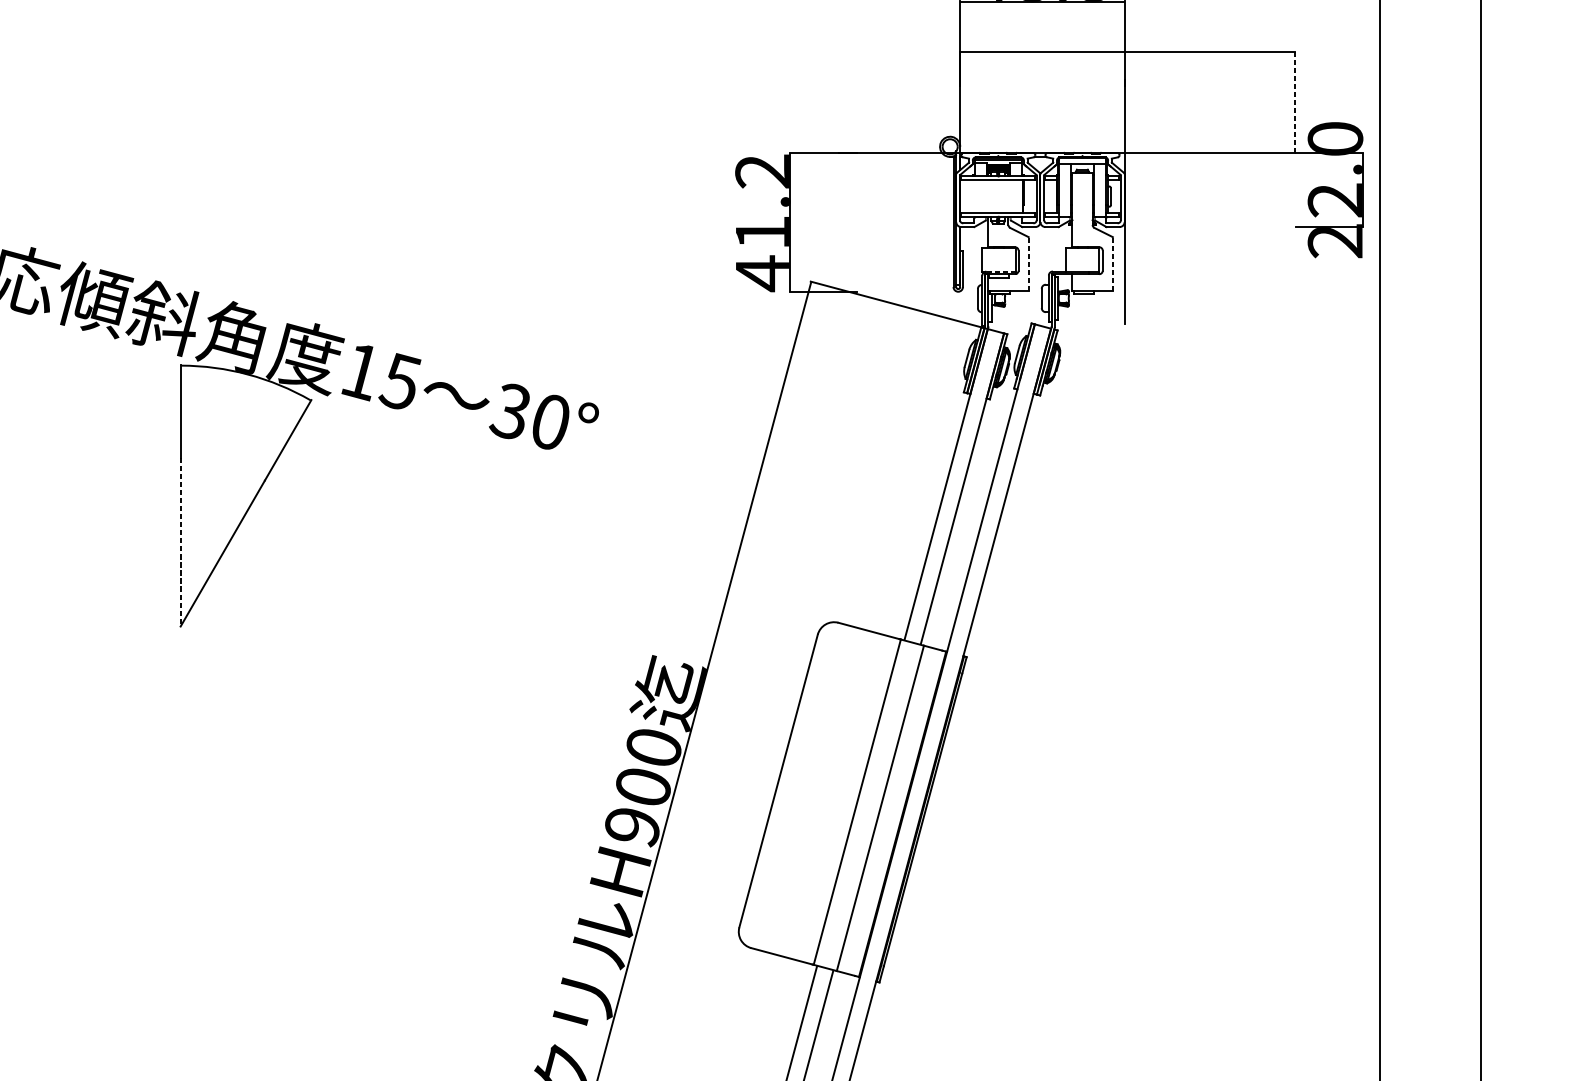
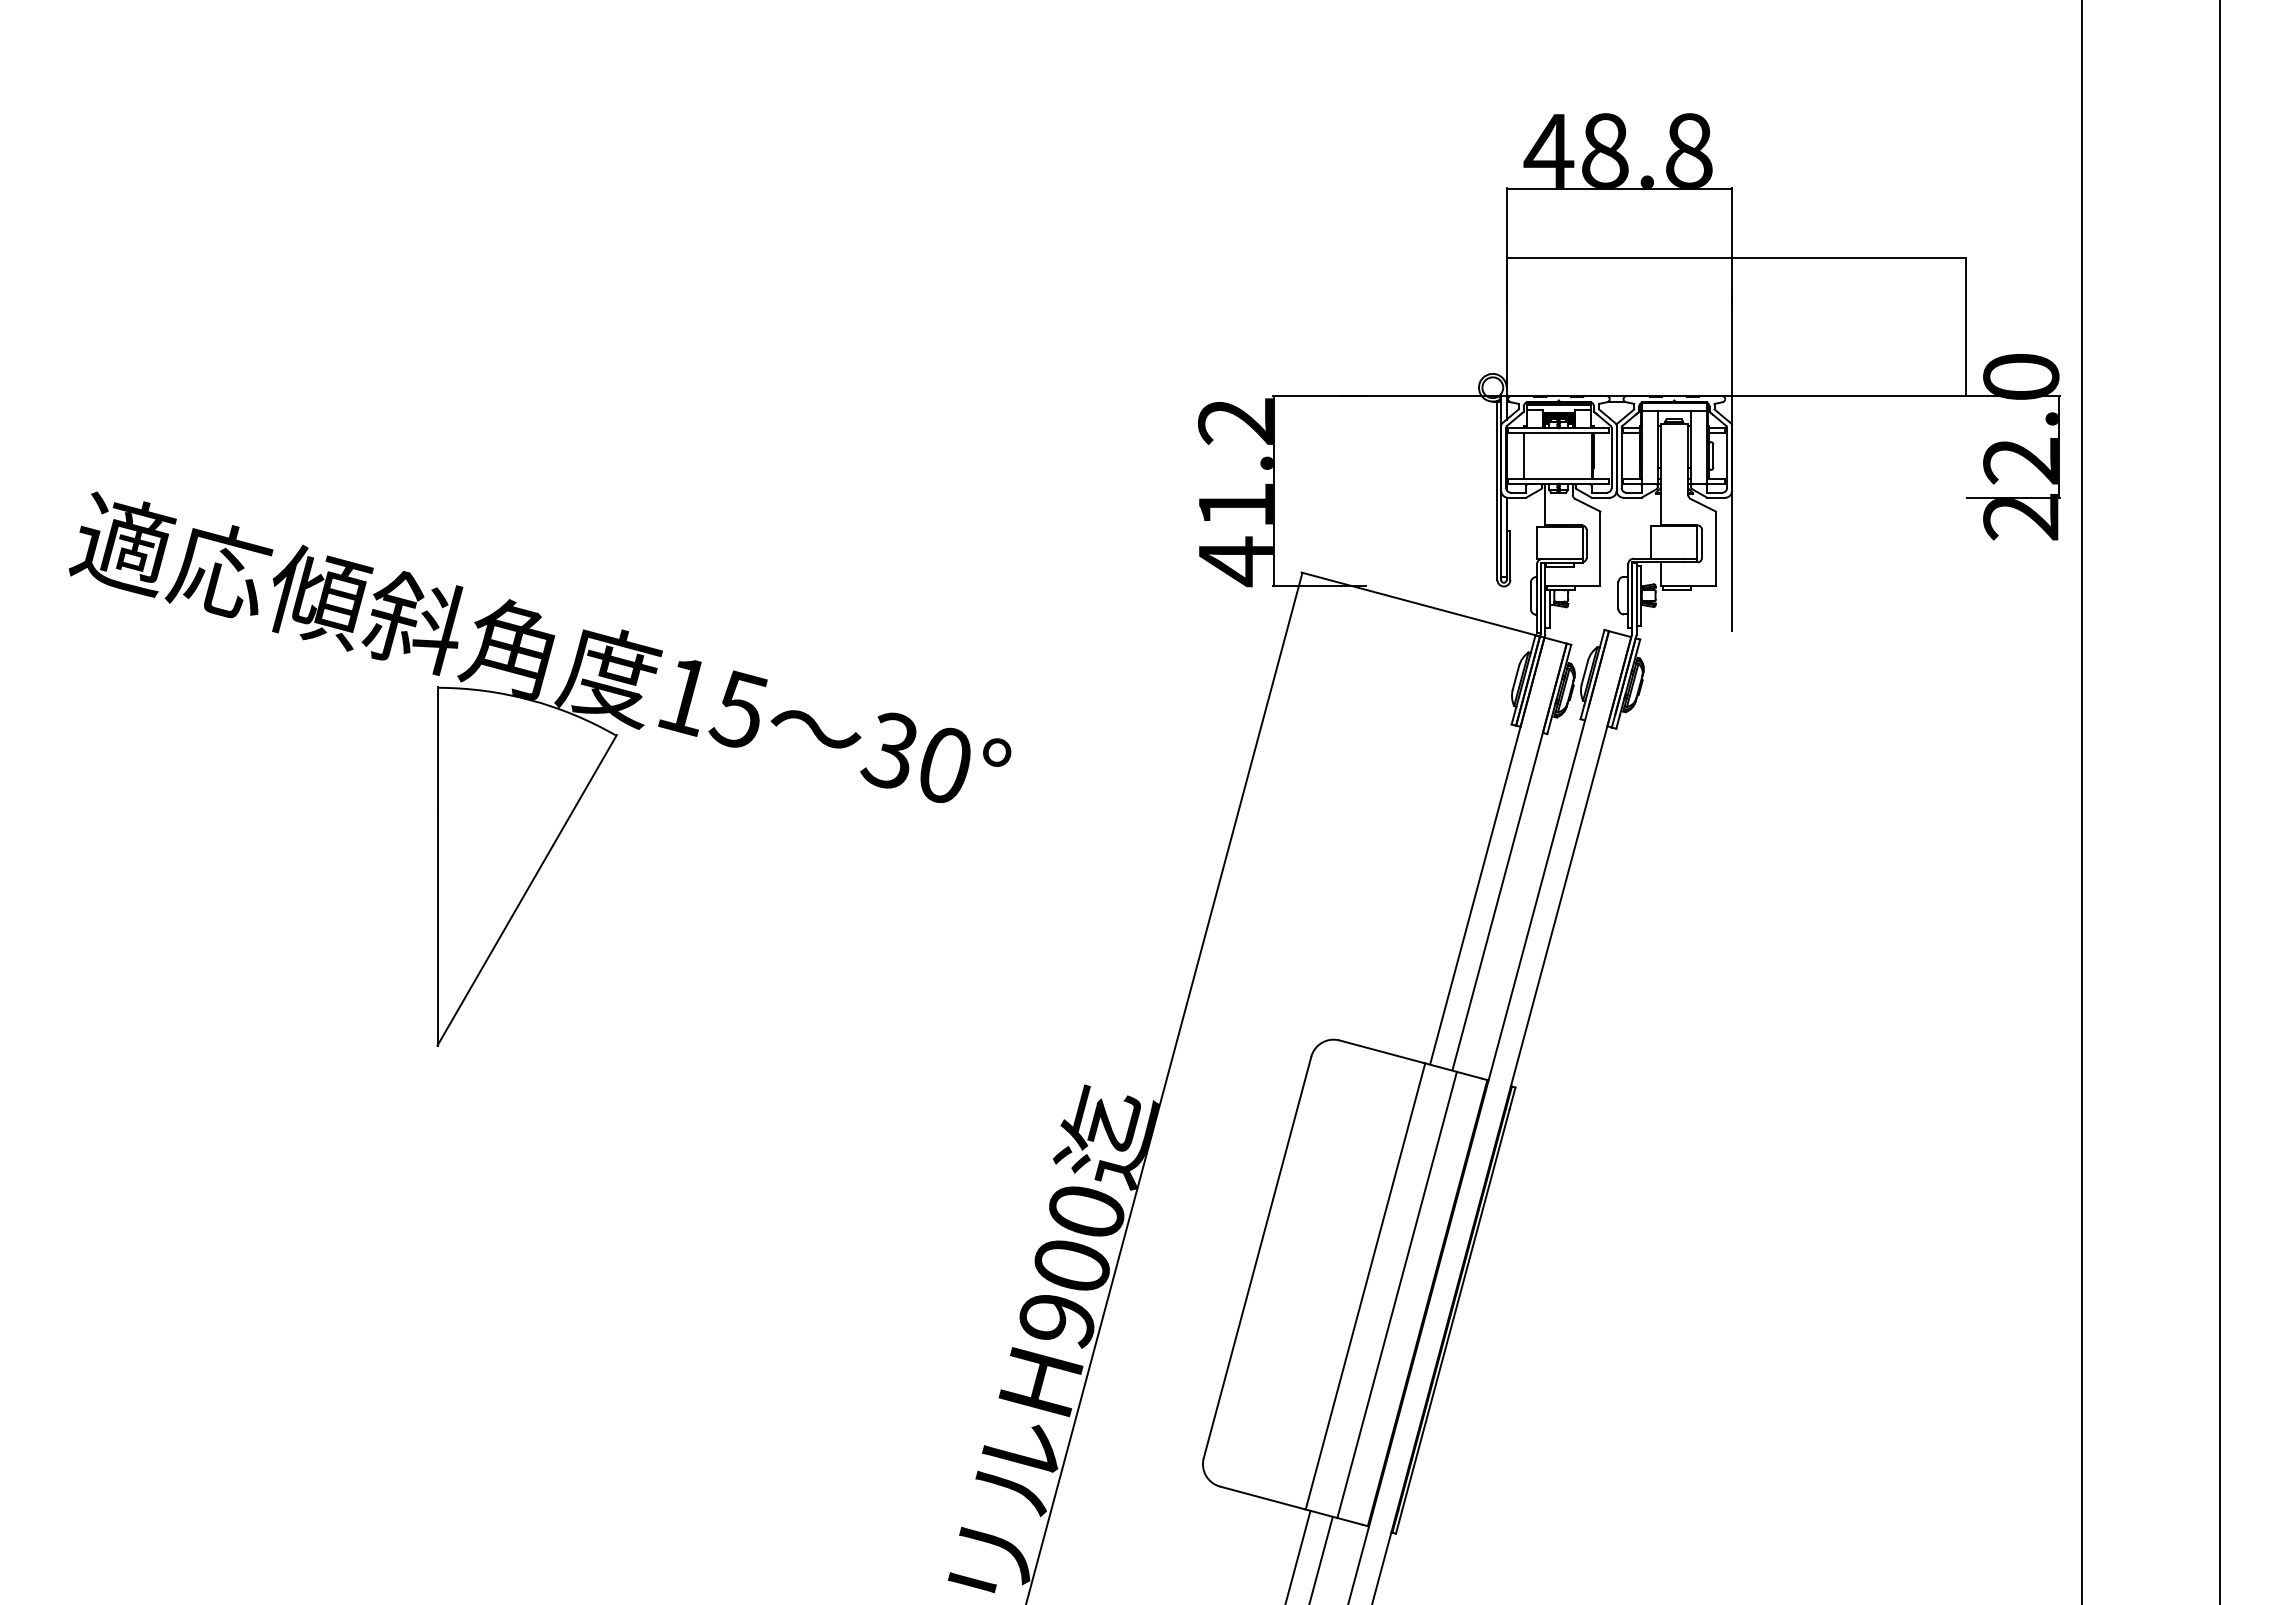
line: (1295, 102) -> (1966, 326), dashed -> solid
line: (973, 196) -> (1524, 455), added
line: (1028, 264) -> (1600, 548), dashed -> solid
line: (1112, 264) -> (1715, 548), dashed -> solid
line: (1000, 271) -> (1562, 558), dashed -> solid
line: (180, 542) -> (437, 930), dashed -> solid

